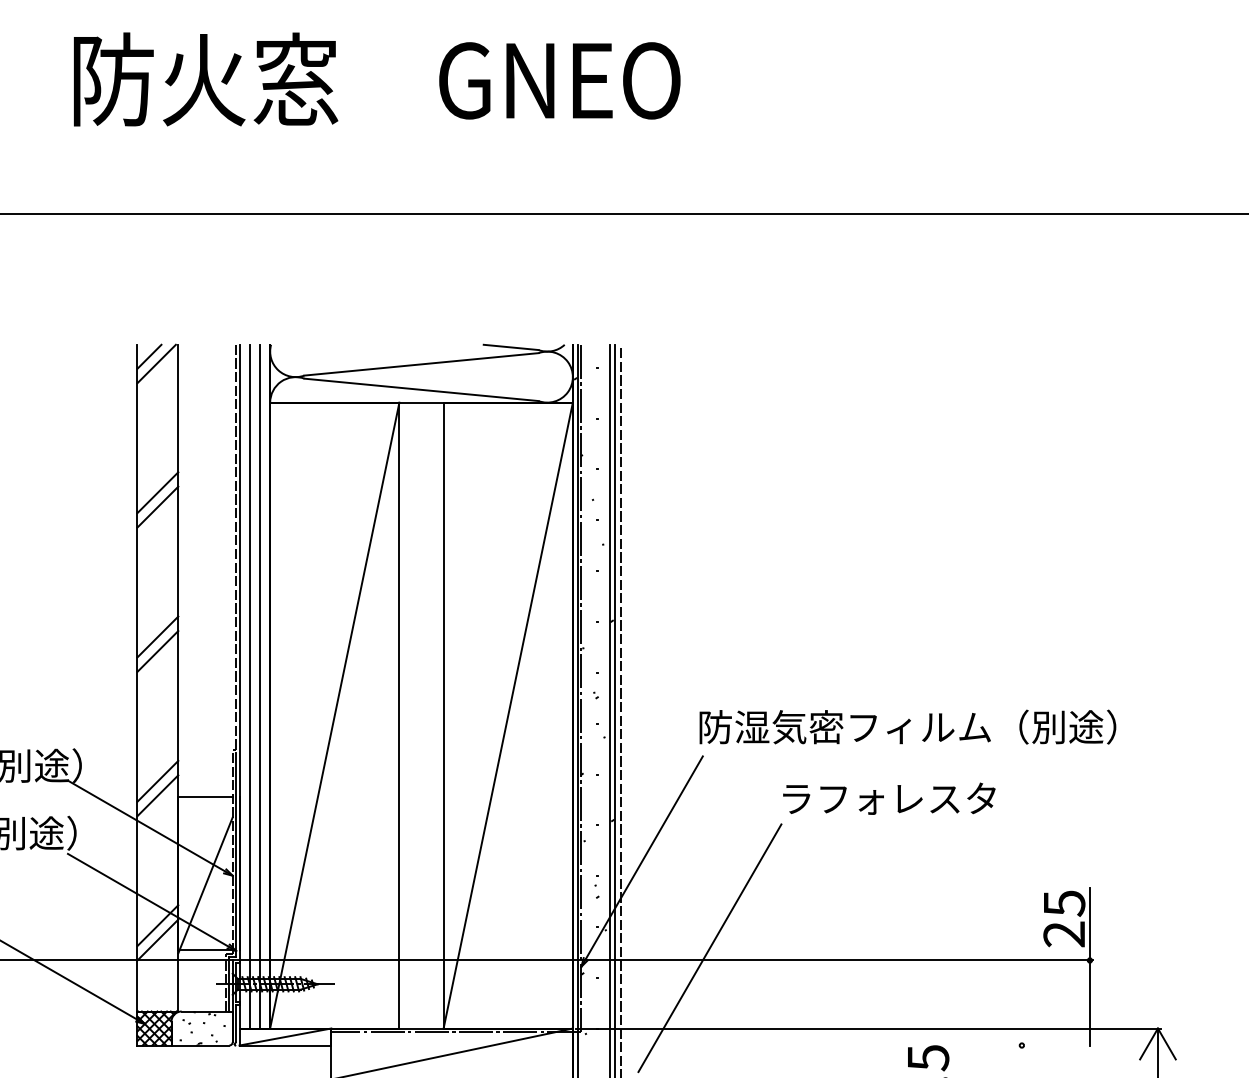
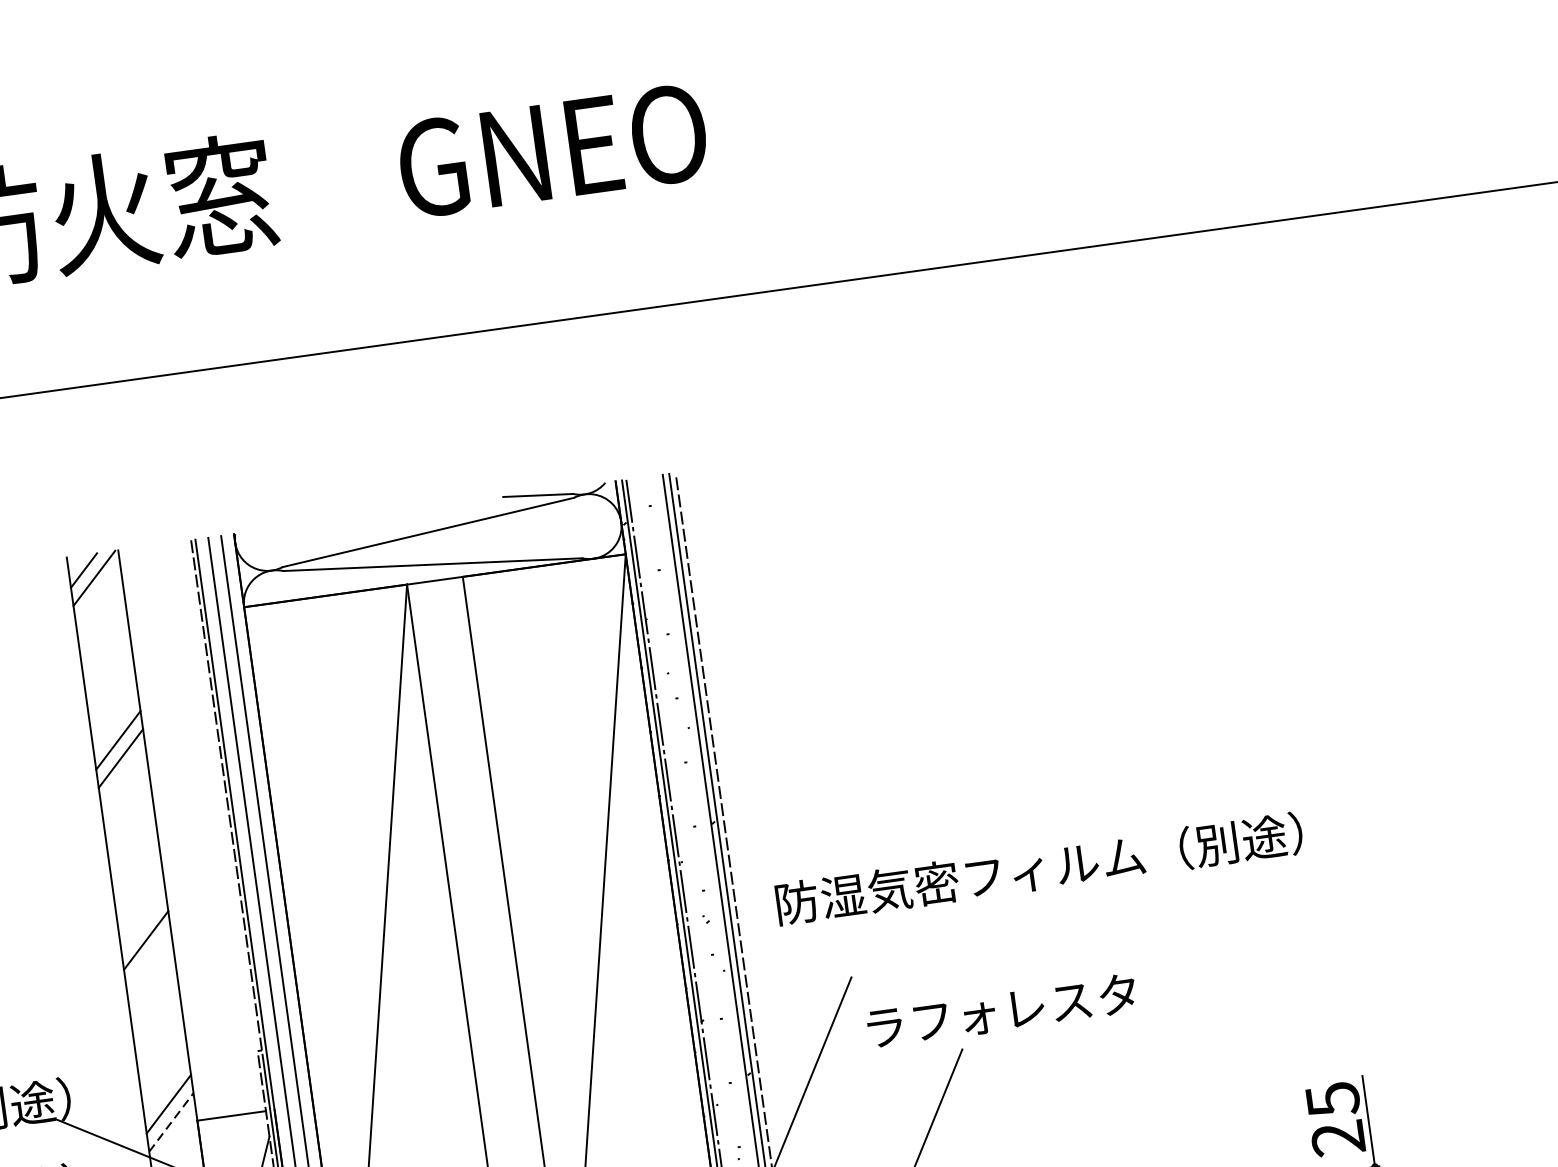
line: (157, 636) -> (143, 921), removed
text: (907, 726) -> (1038, 868), moved
line: (157, 795) -> (170, 1122), solid -> dashed
text: (889, 798) -> (1002, 1010), moved

